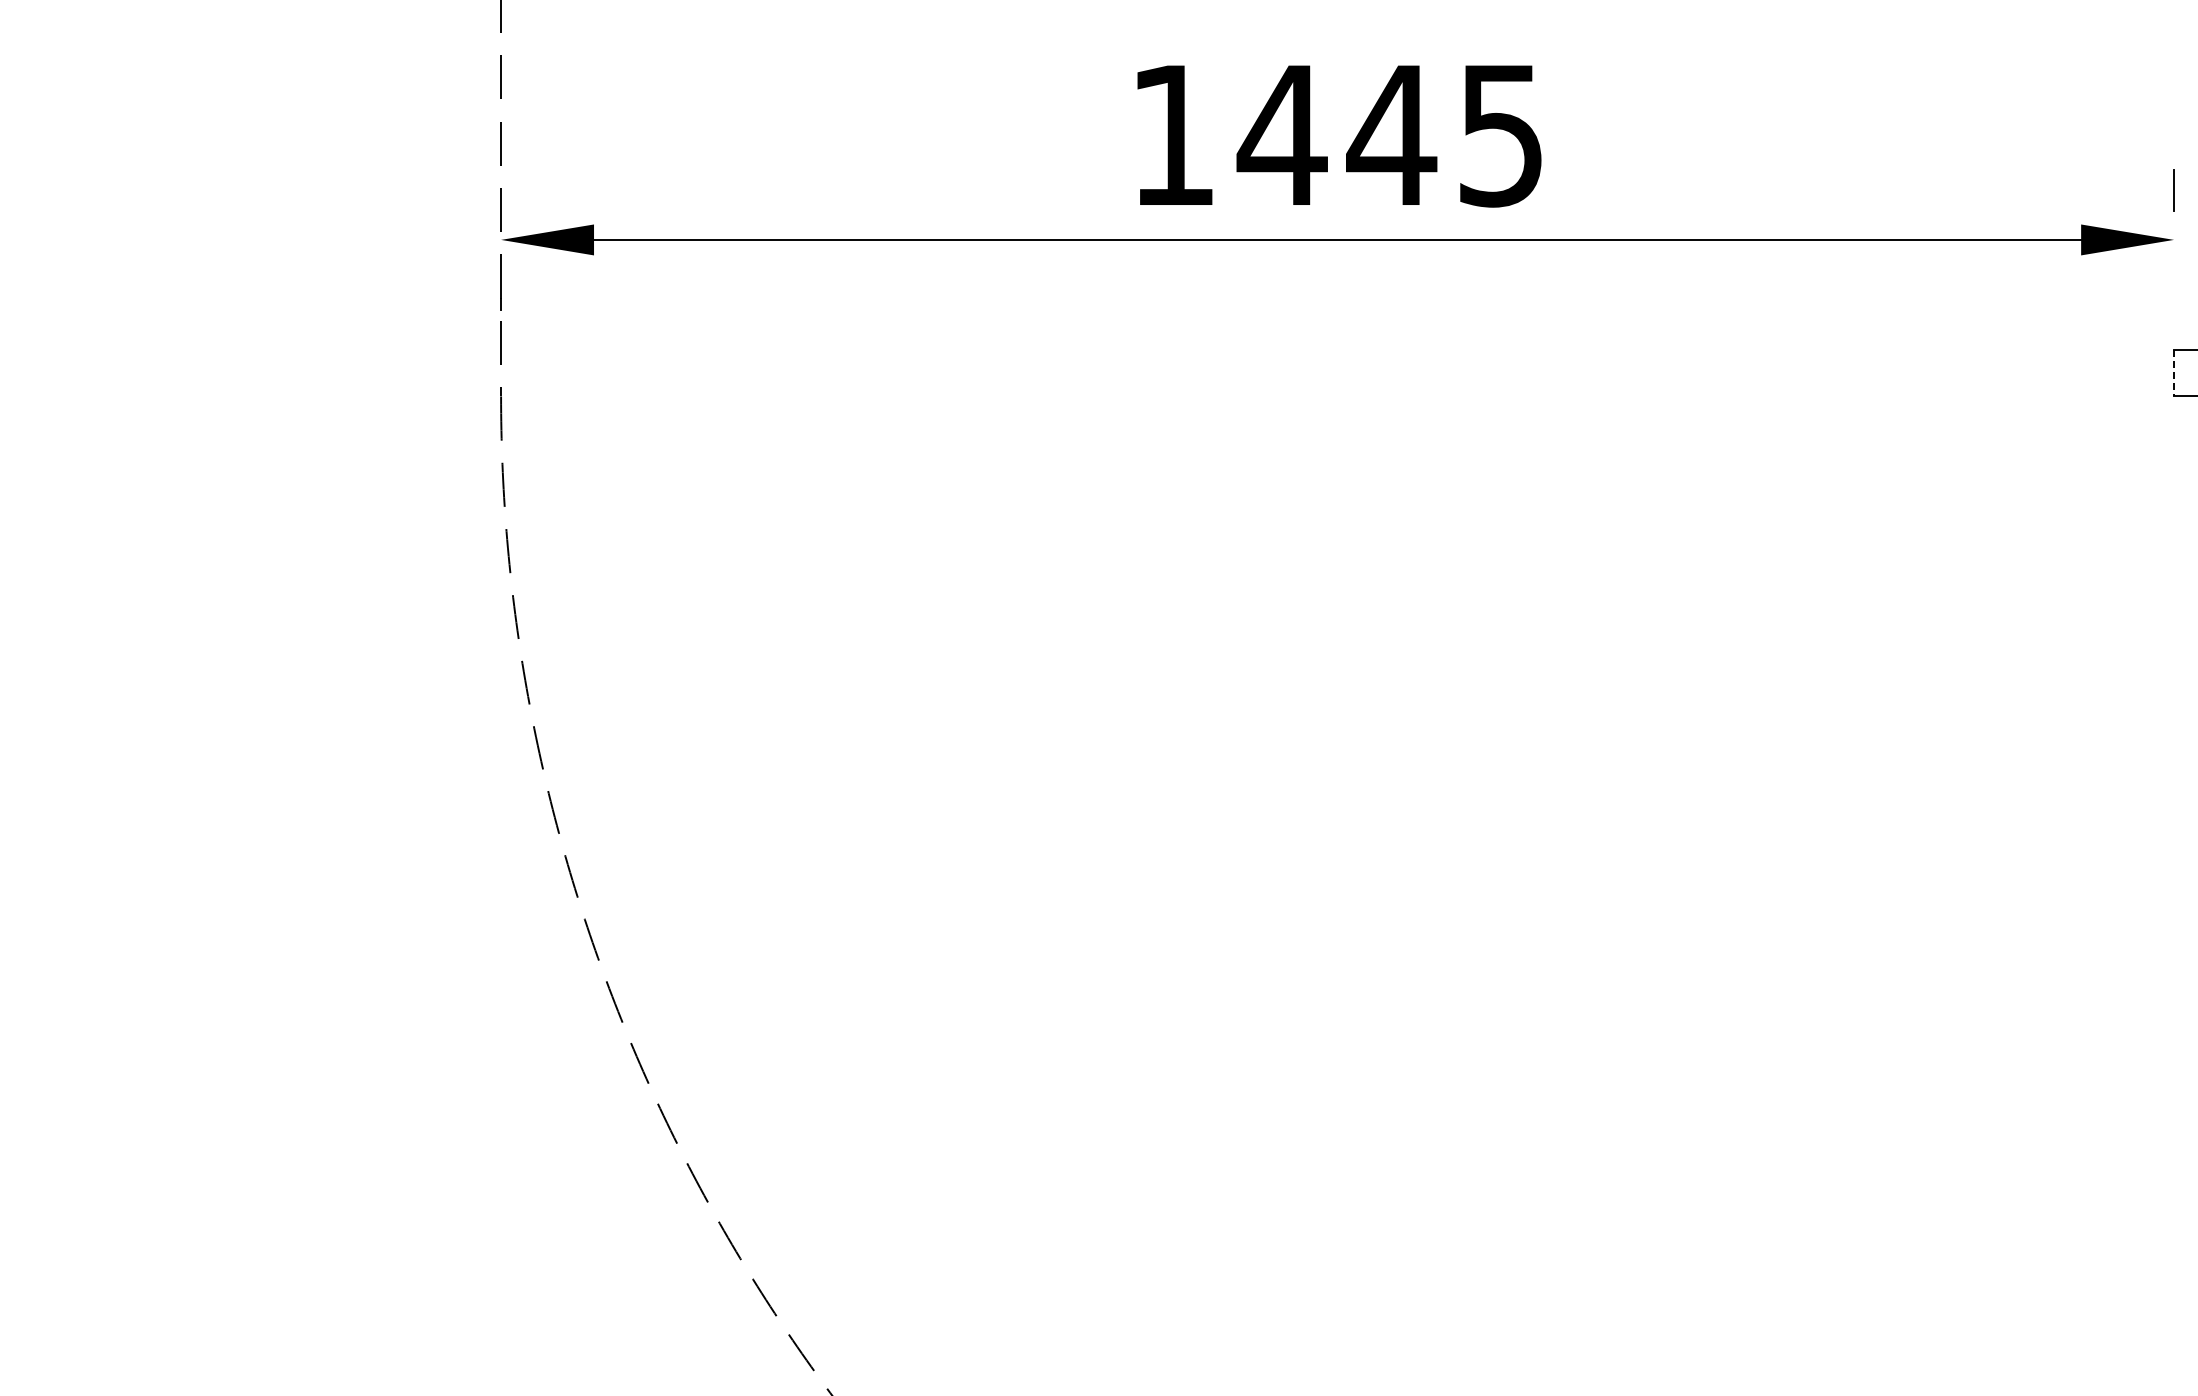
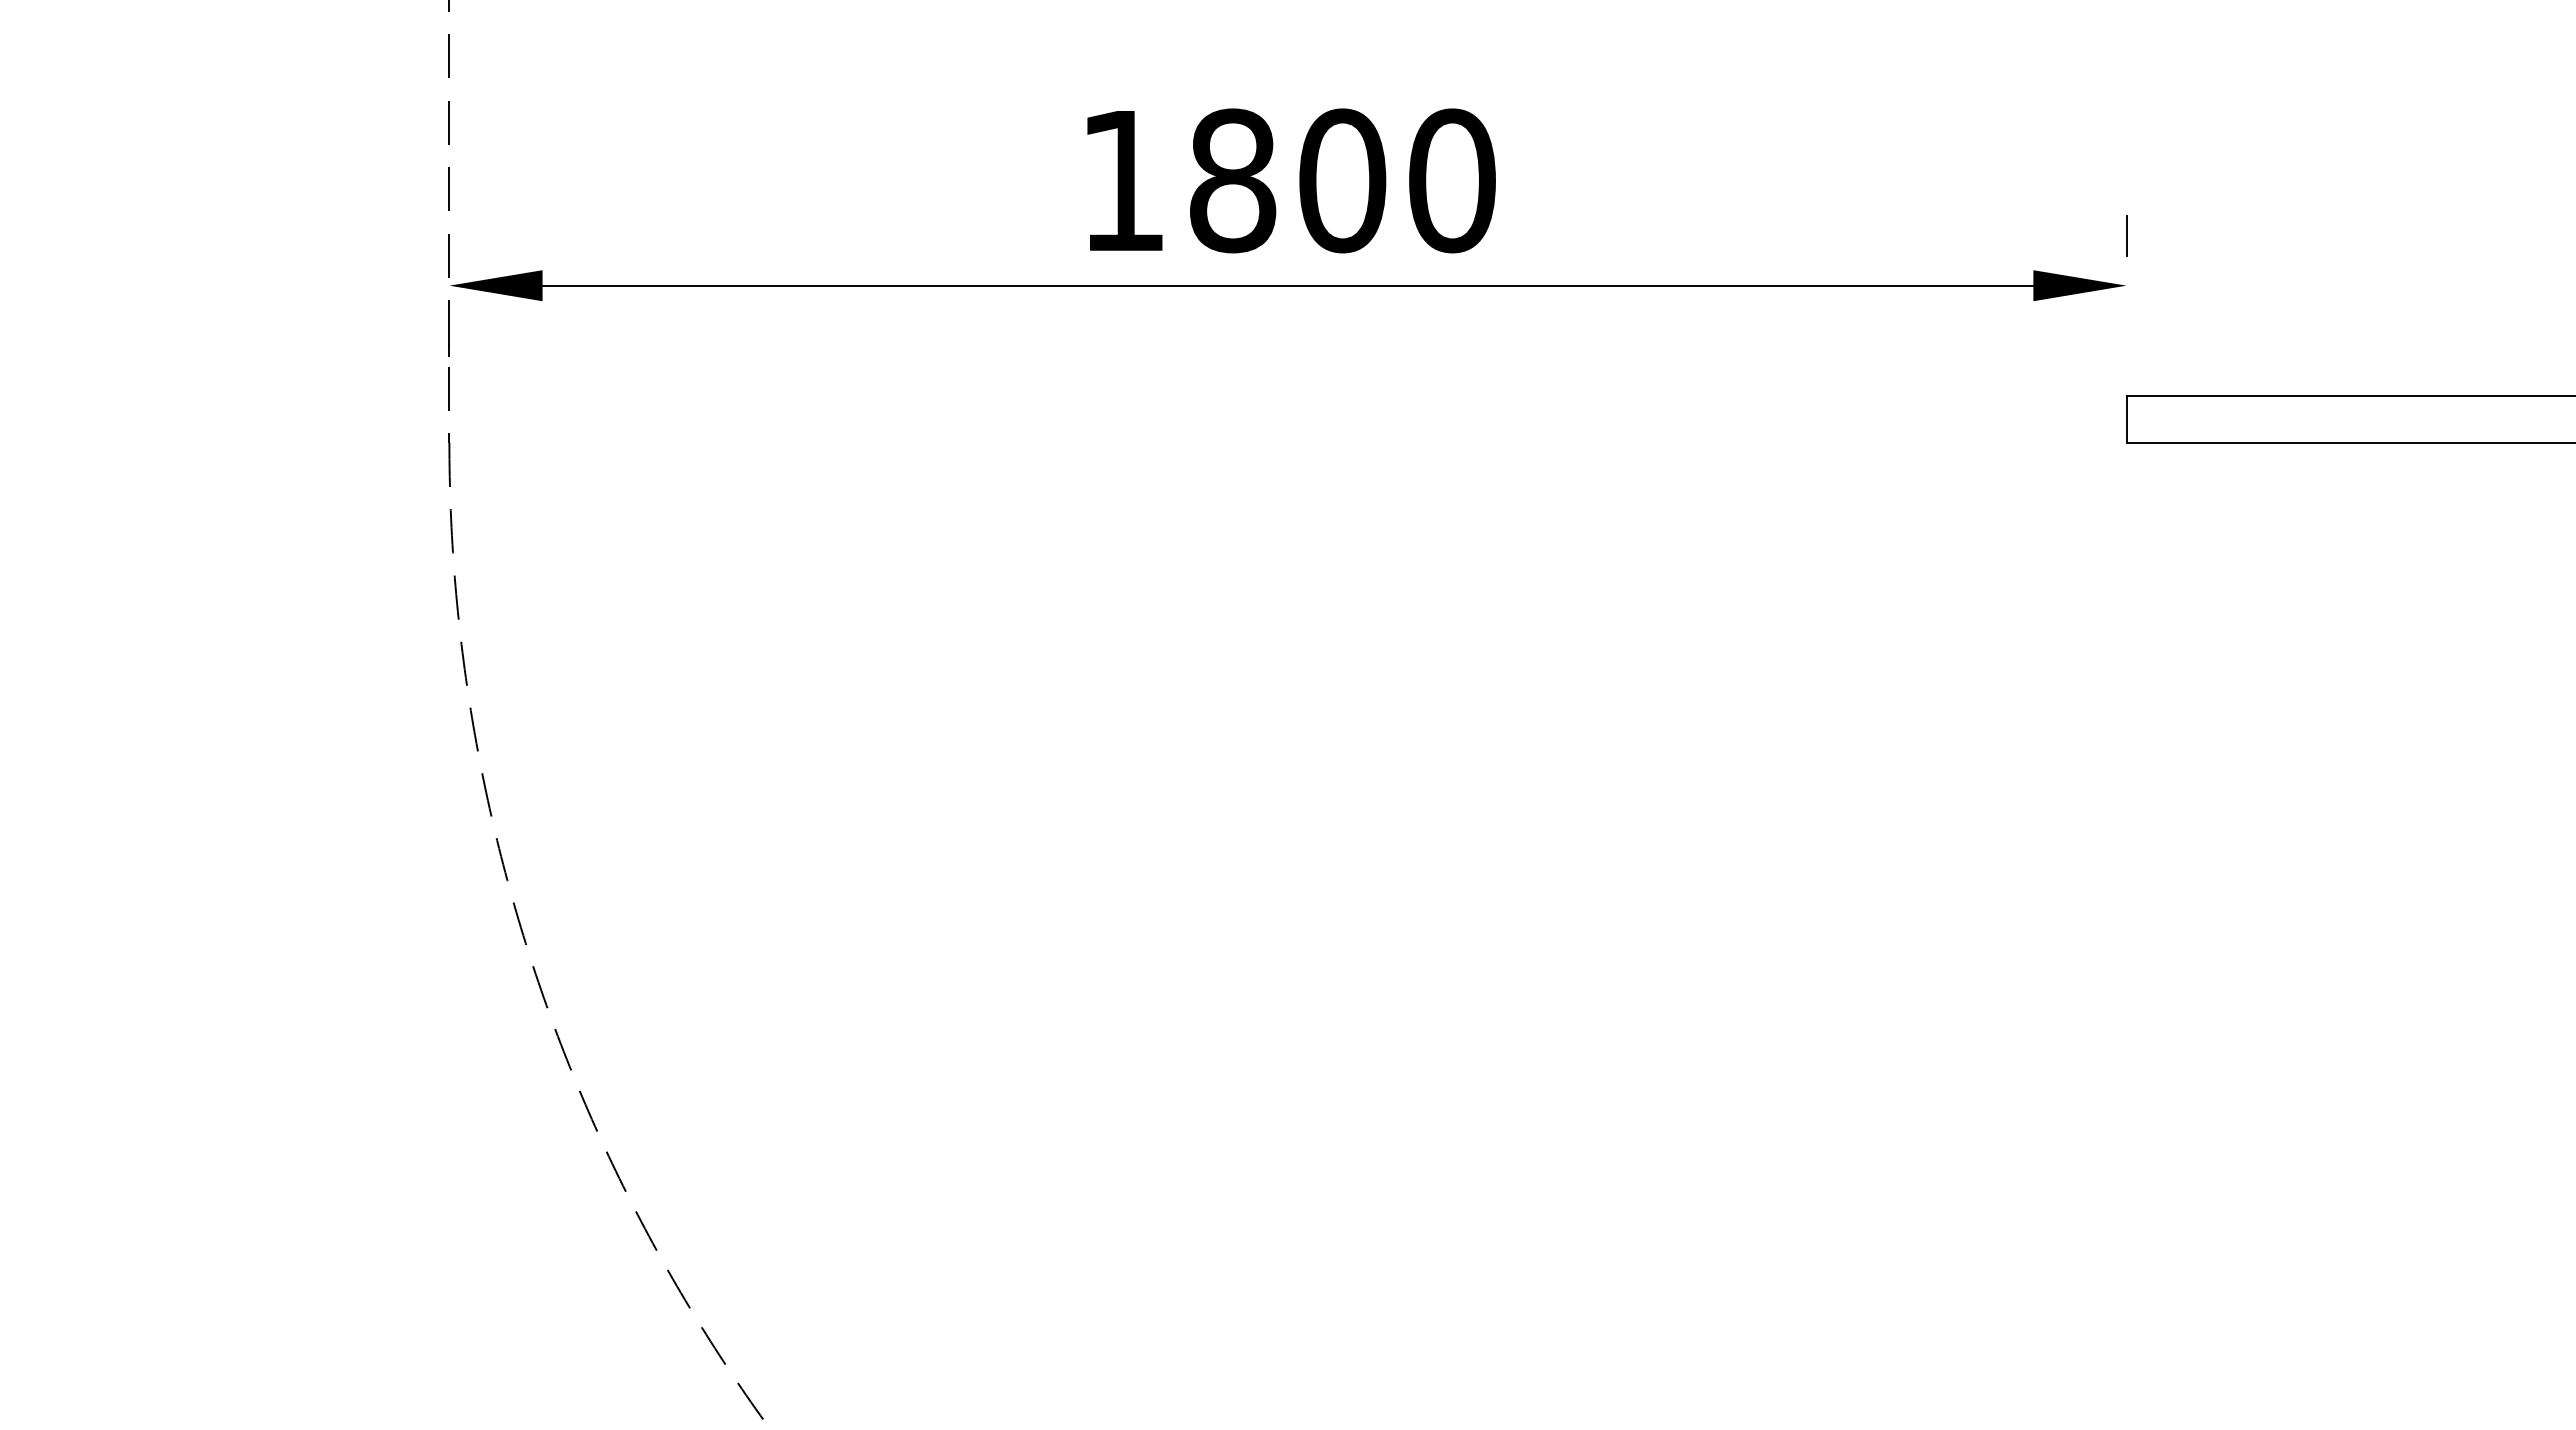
text: (1389, 134) -> (1340, 180), 1445 -> 1800
line: (2174, 373) -> (2126, 419), dashed -> solid

